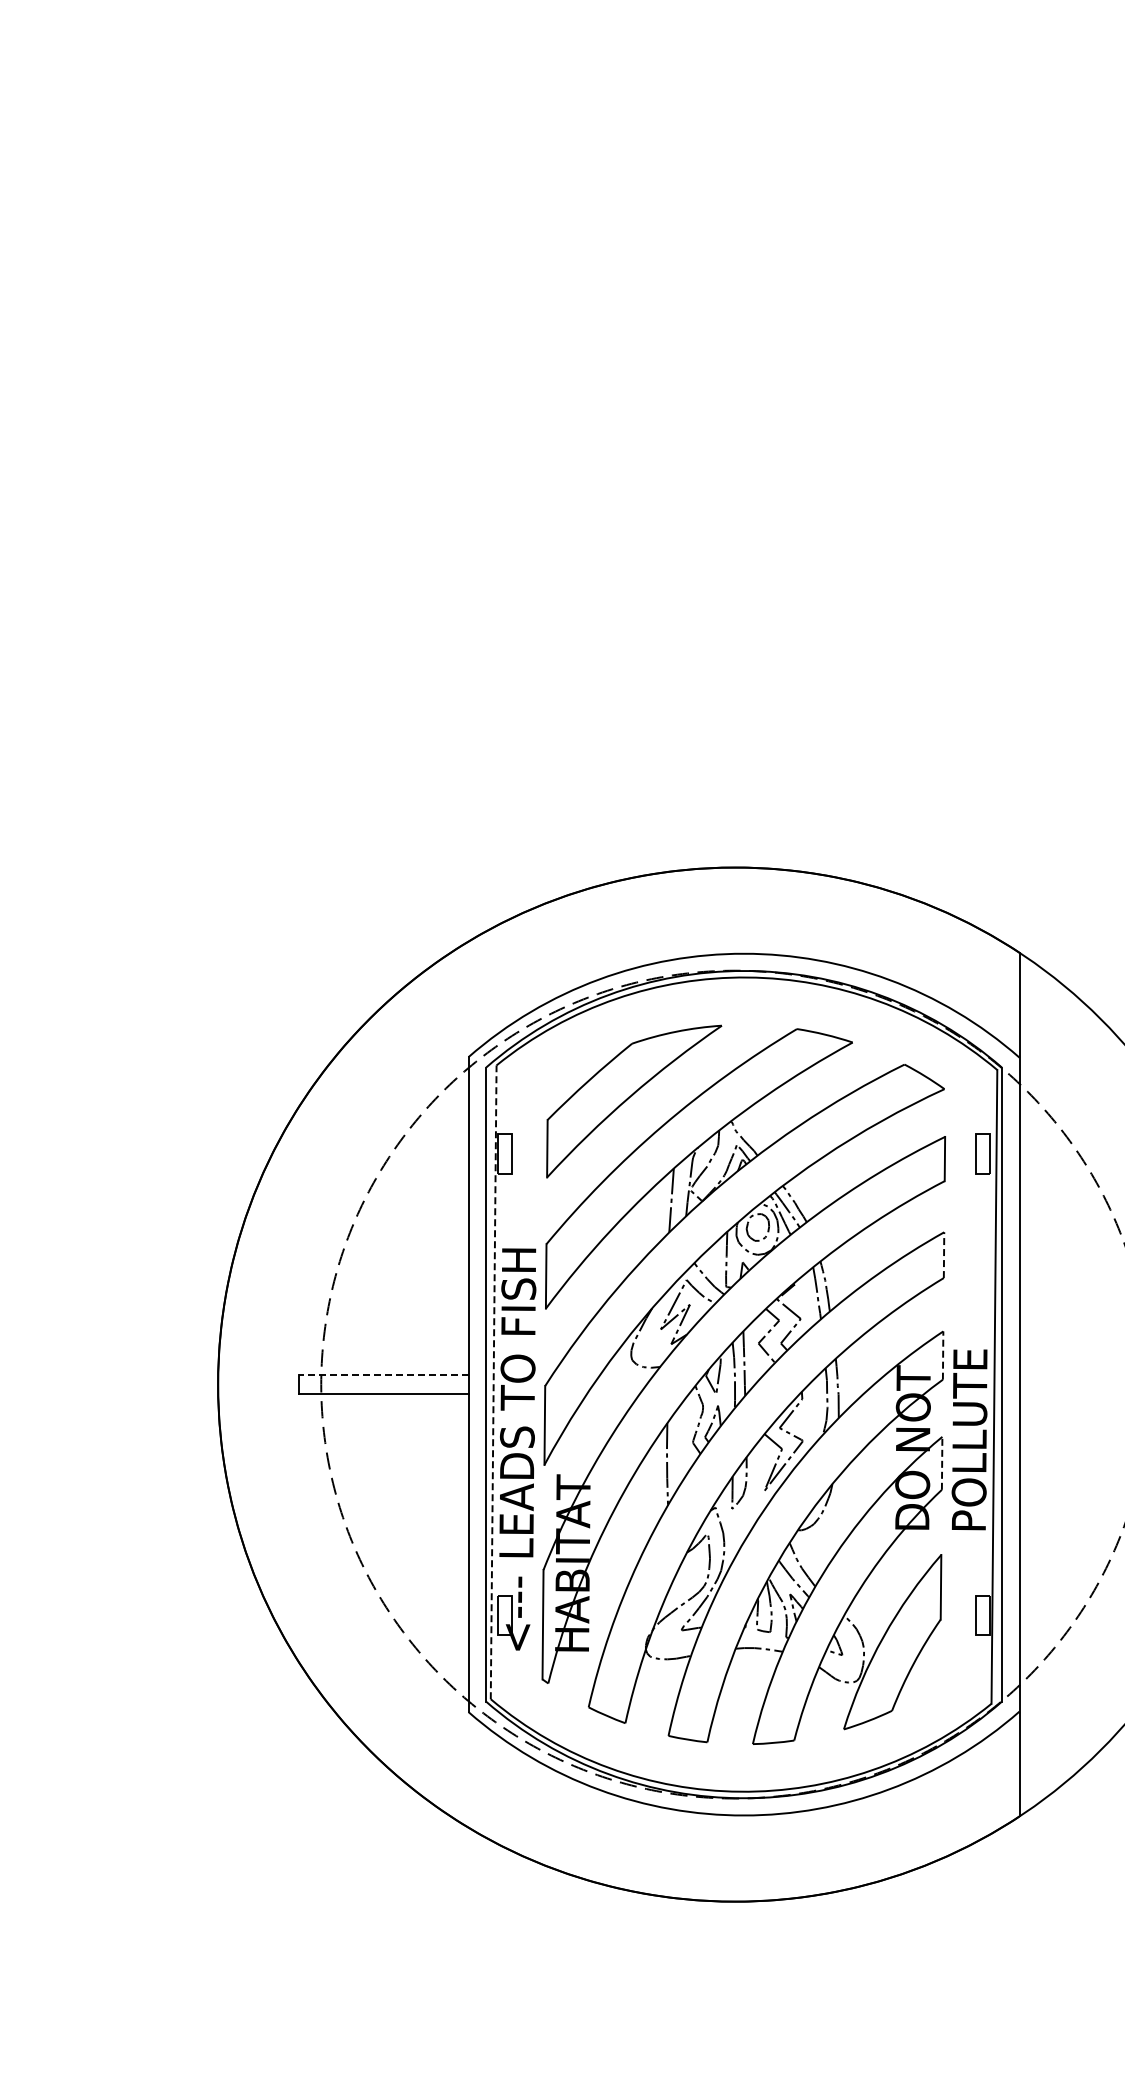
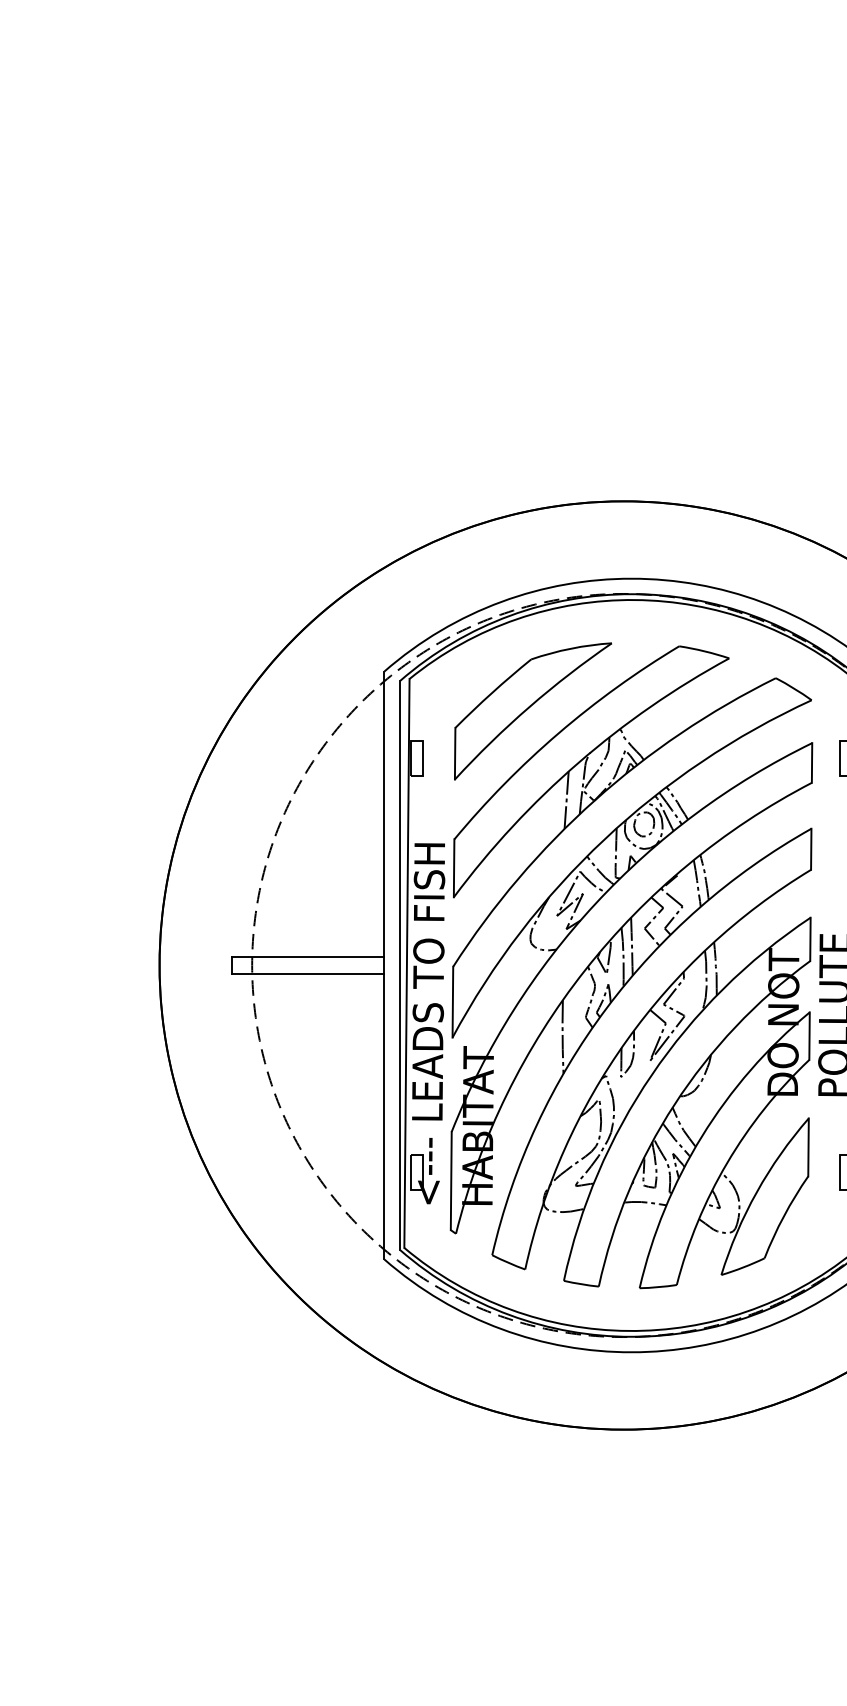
line: (944, 1255) -> (811, 849), dashed -> solid
line: (943, 1355) -> (810, 939), dashed -> solid
line: (383, 1375) -> (308, 957), dashed -> solid
line: (493, 1382) -> (406, 963), dashed -> solid
line: (942, 1462) -> (809, 1035), dashed -> solid

